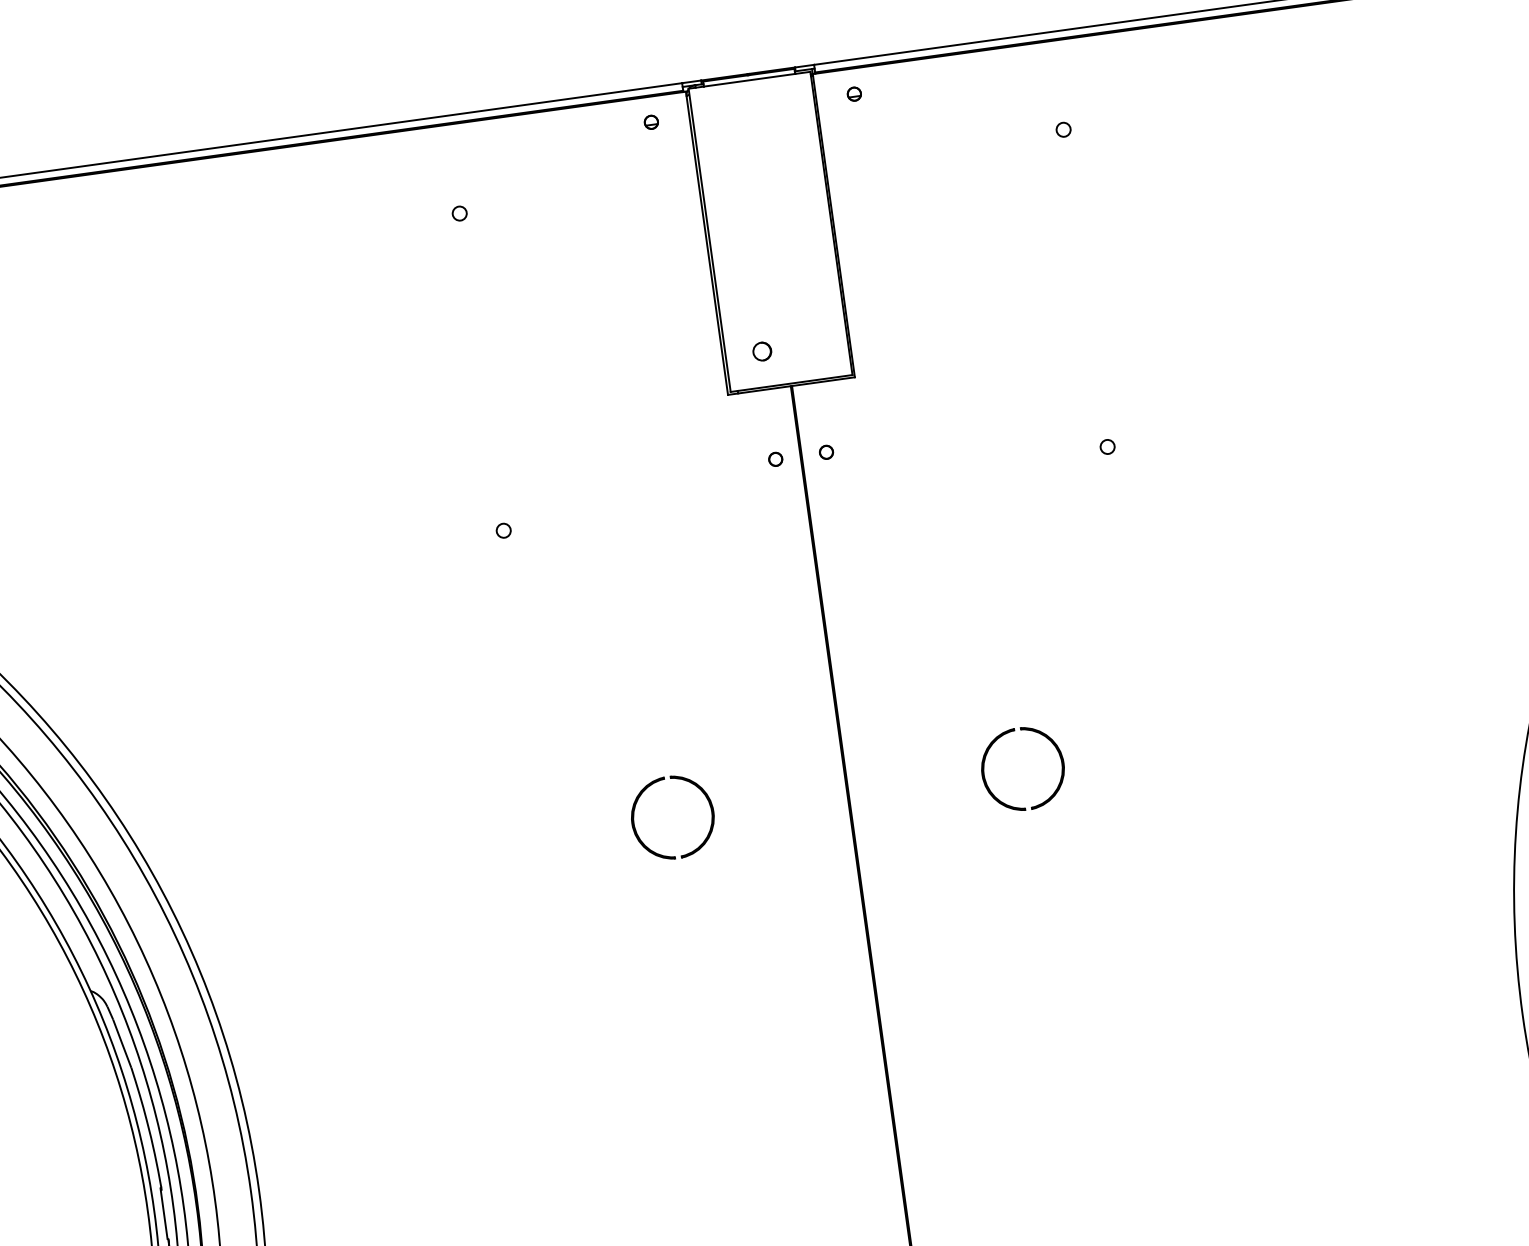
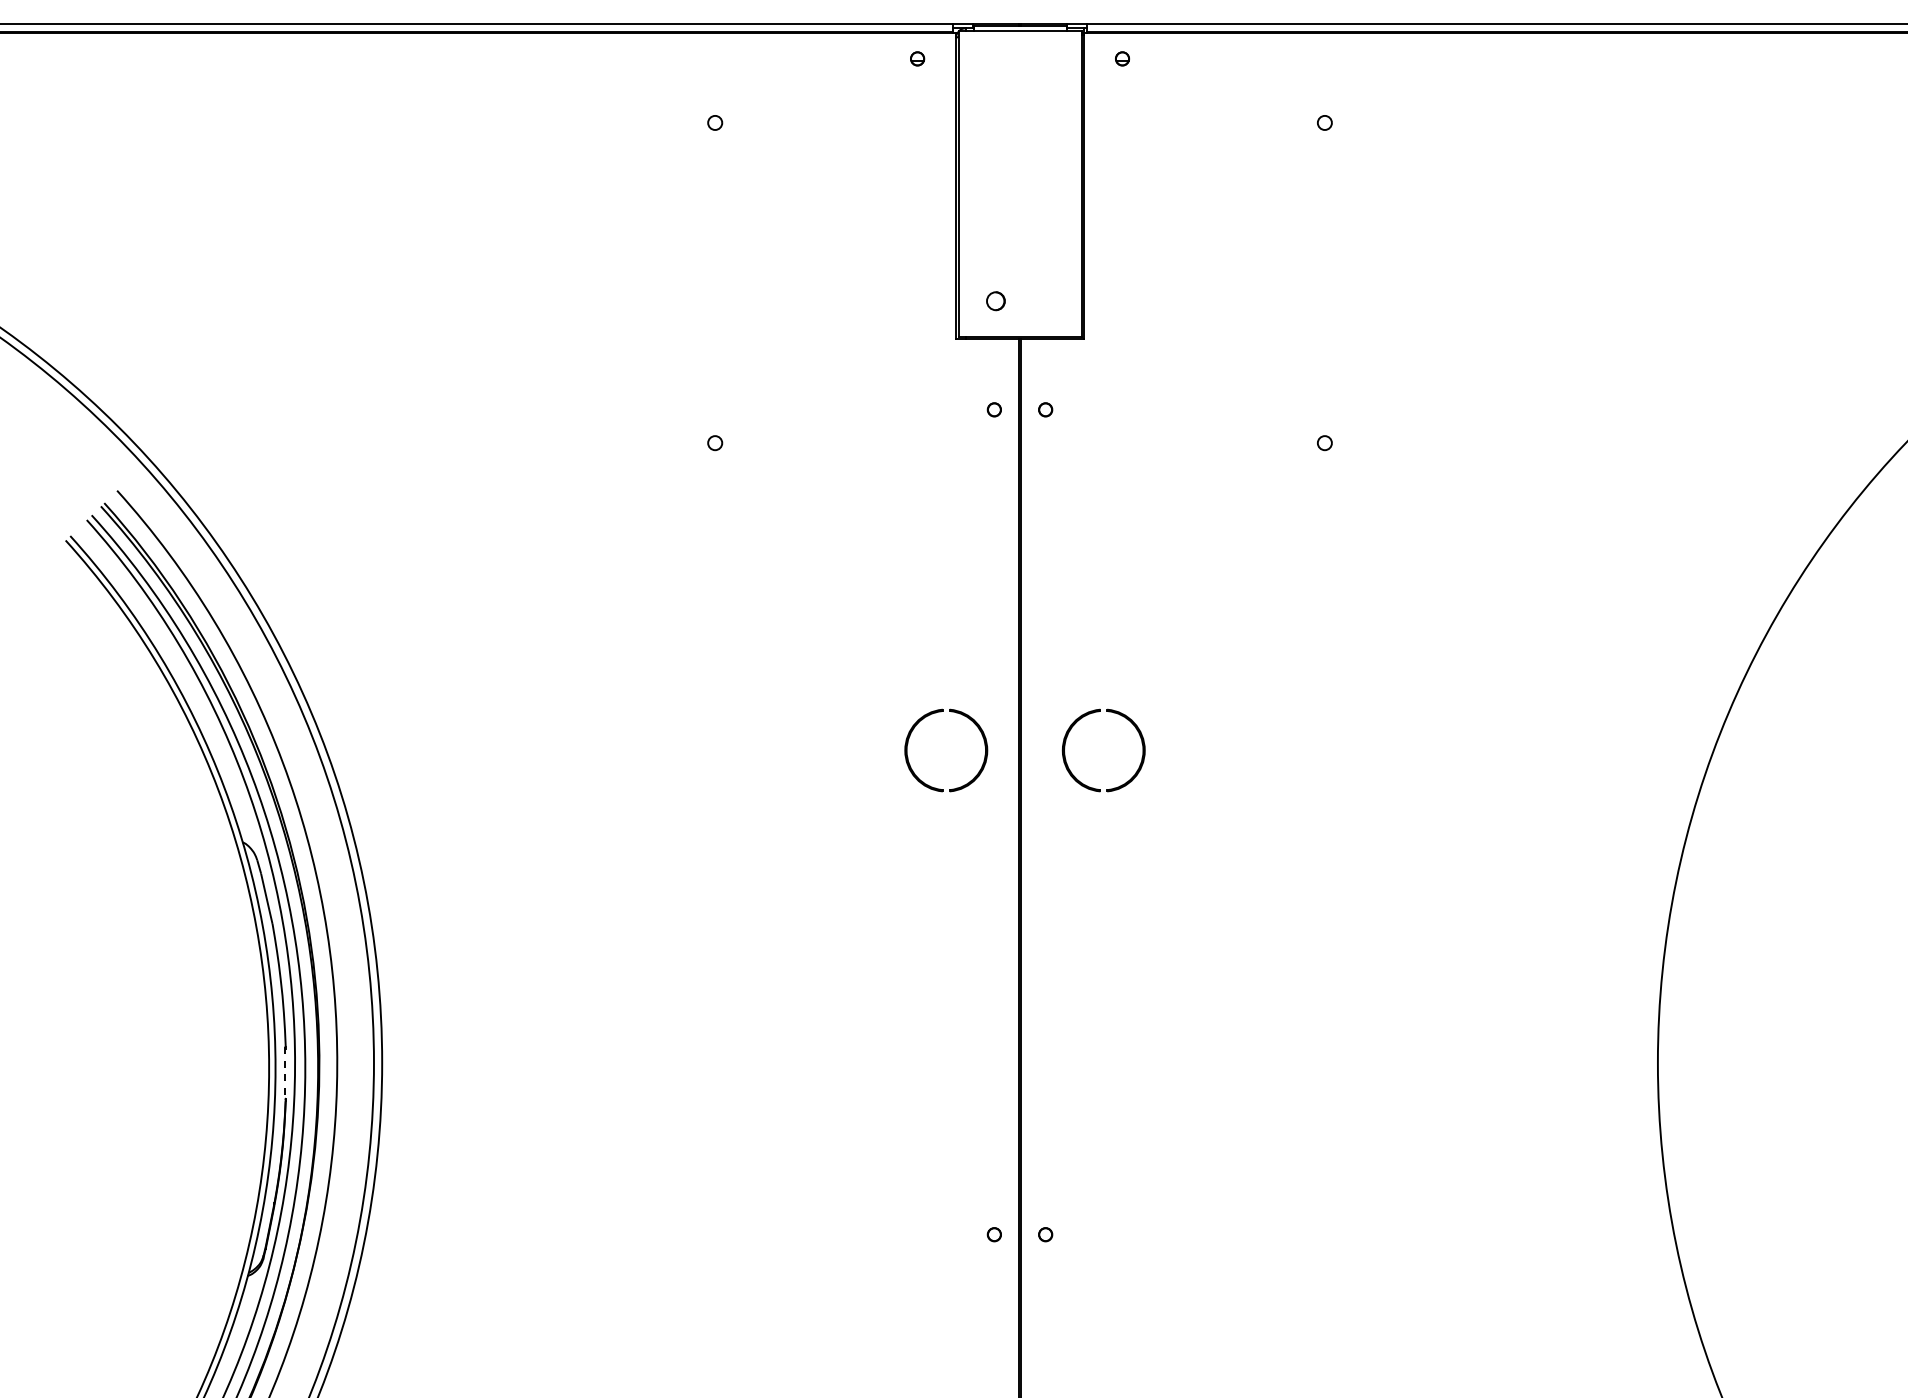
part: (984, 772) -> (1065, 748), moved
part: (705, 797) -> (981, 735), moved
line: (163, 1214) -> (284, 1073), solid -> dashed

